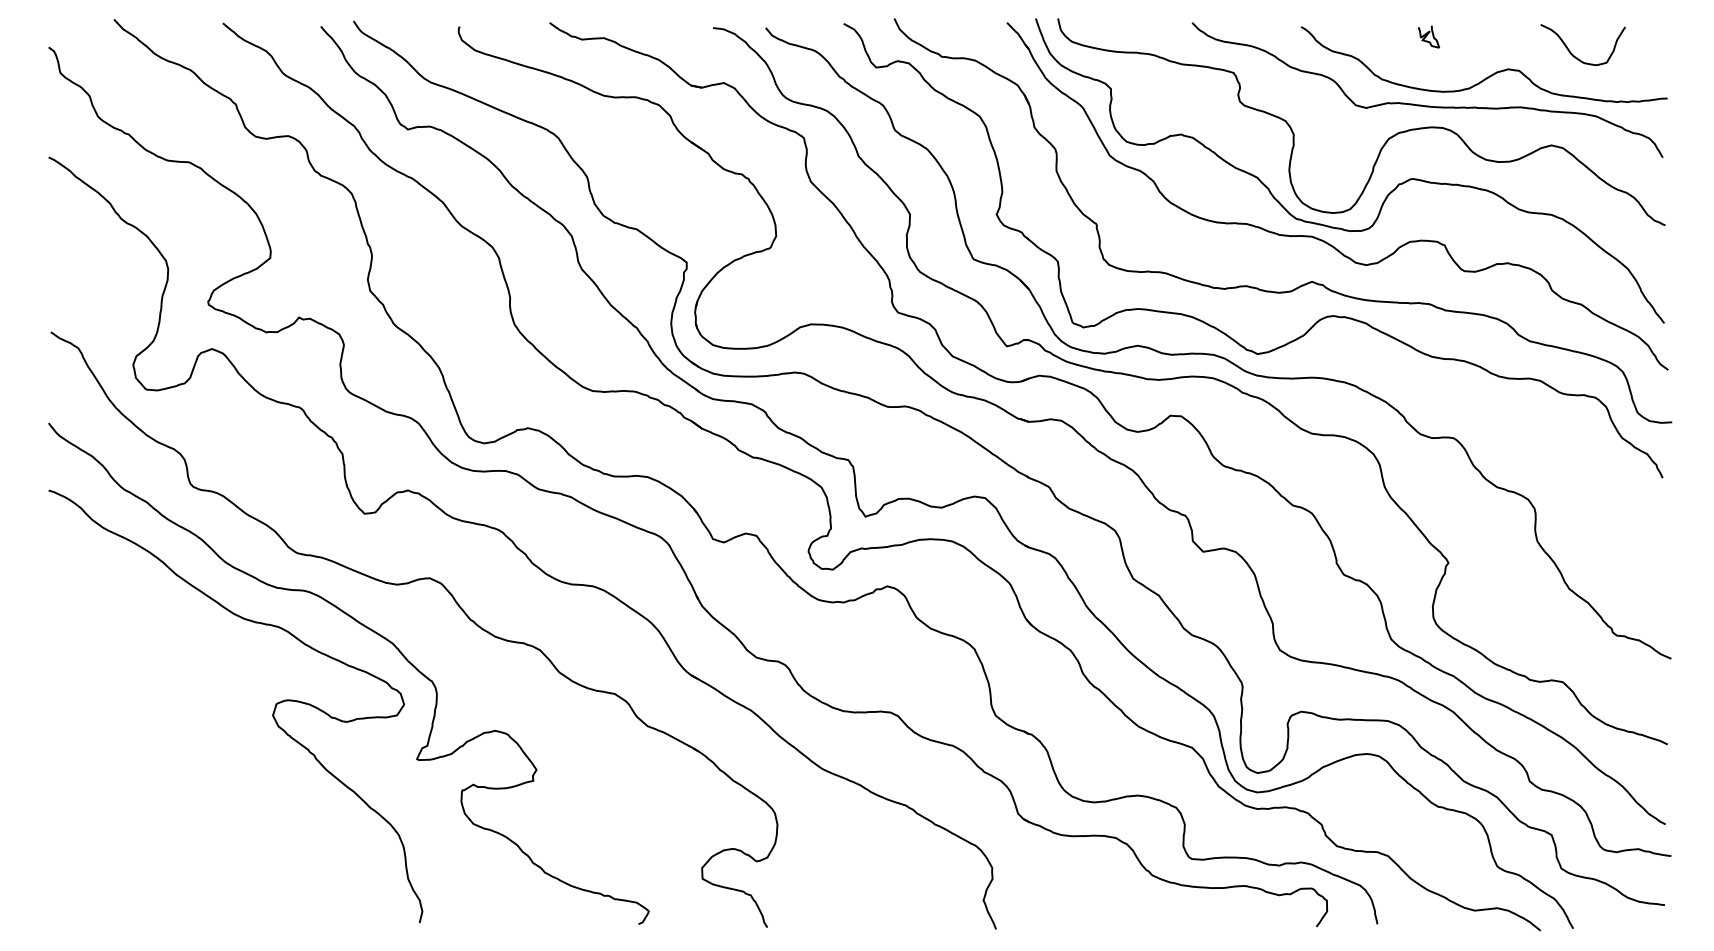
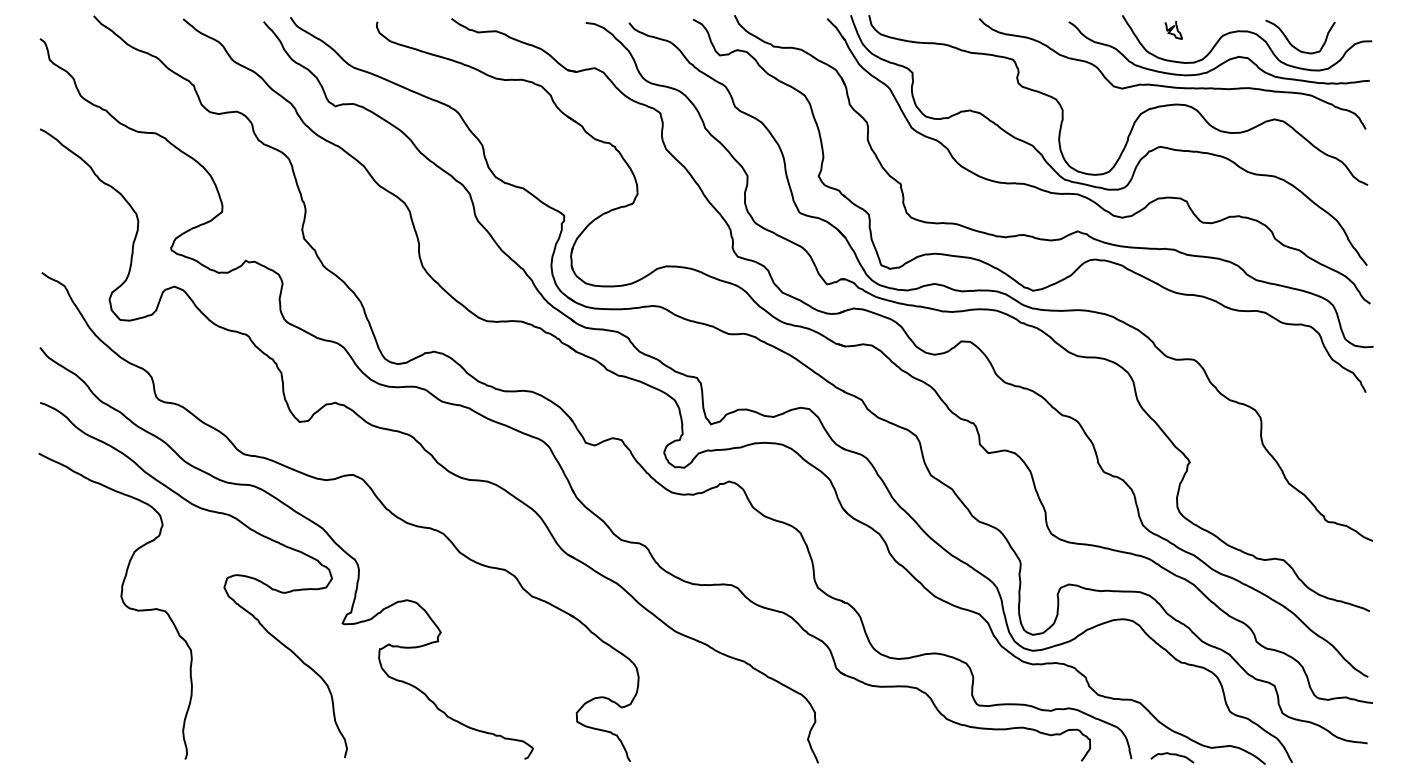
curve: (1522, 40) -> (1250, 33), added
curve: (149, 733) -> (122, 602), added
curve: (1427, 919) -> (1172, 755), added

